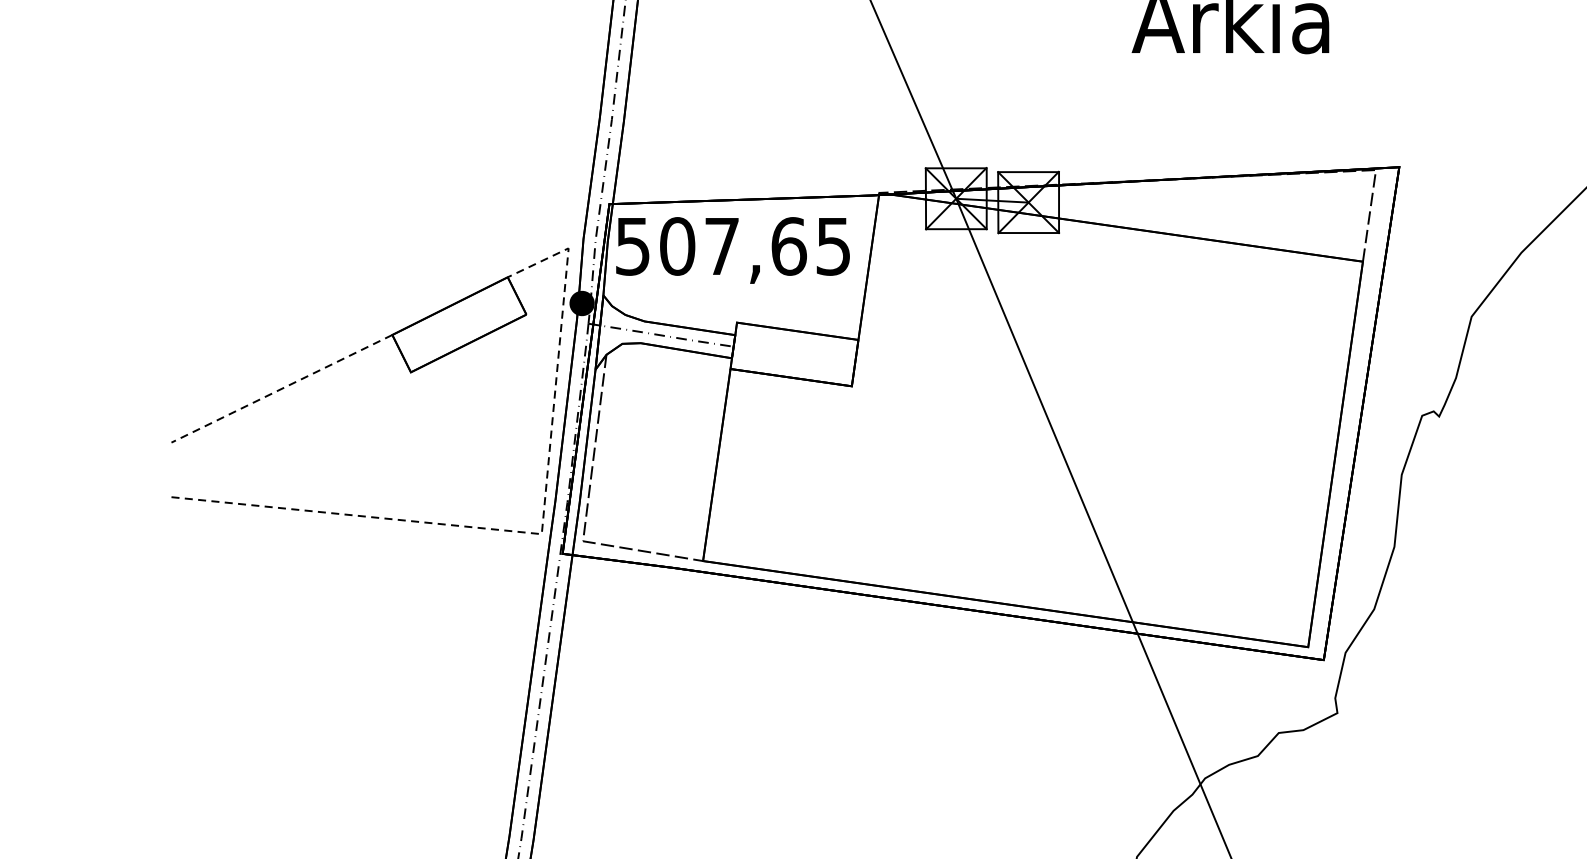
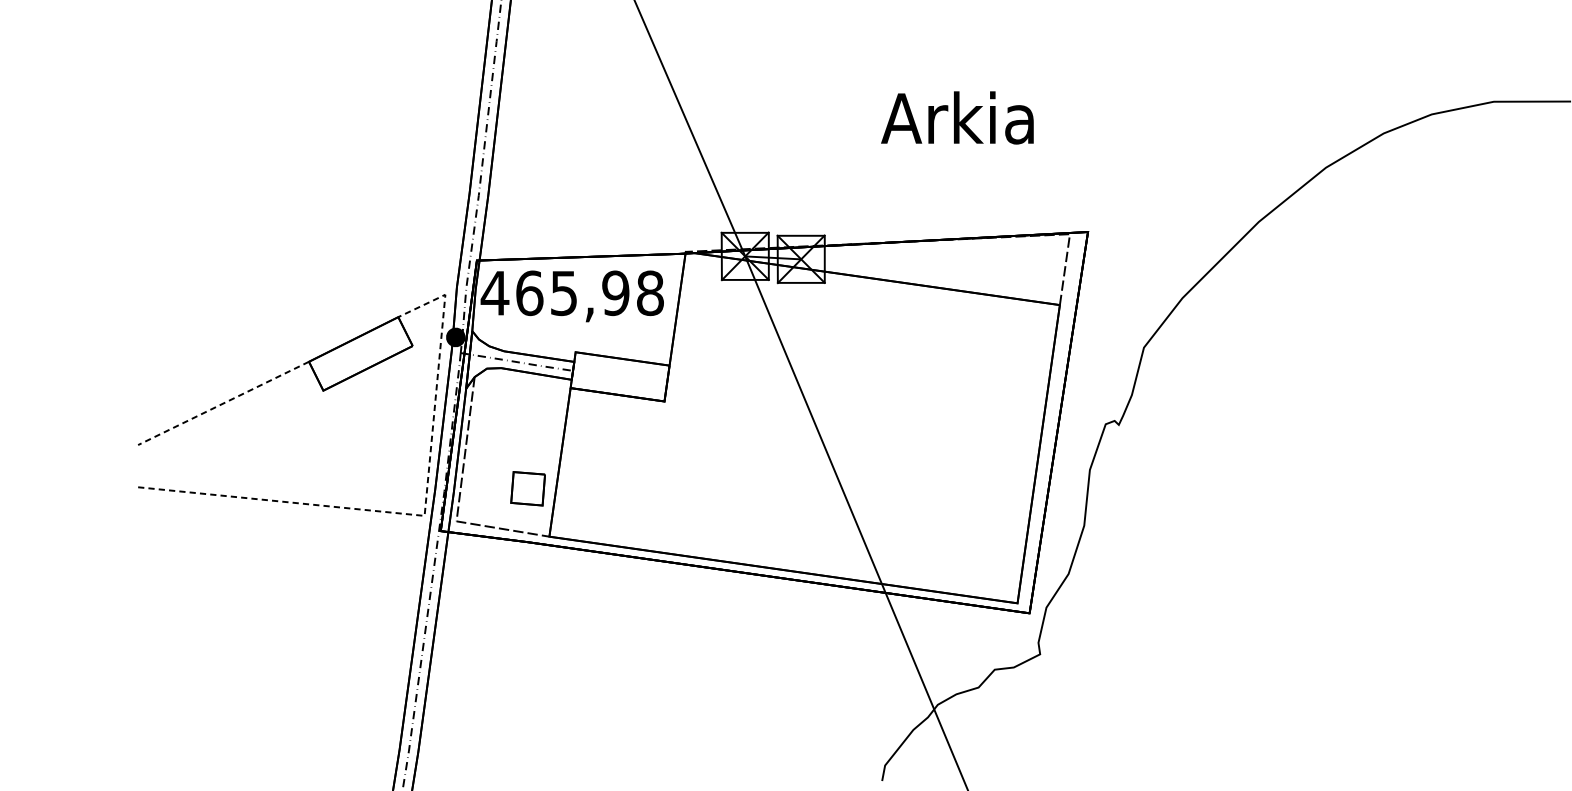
text: (731, 246) -> (571, 293), 507,65 -> 465,98
part: (674, 498) -> (527, 488), added

